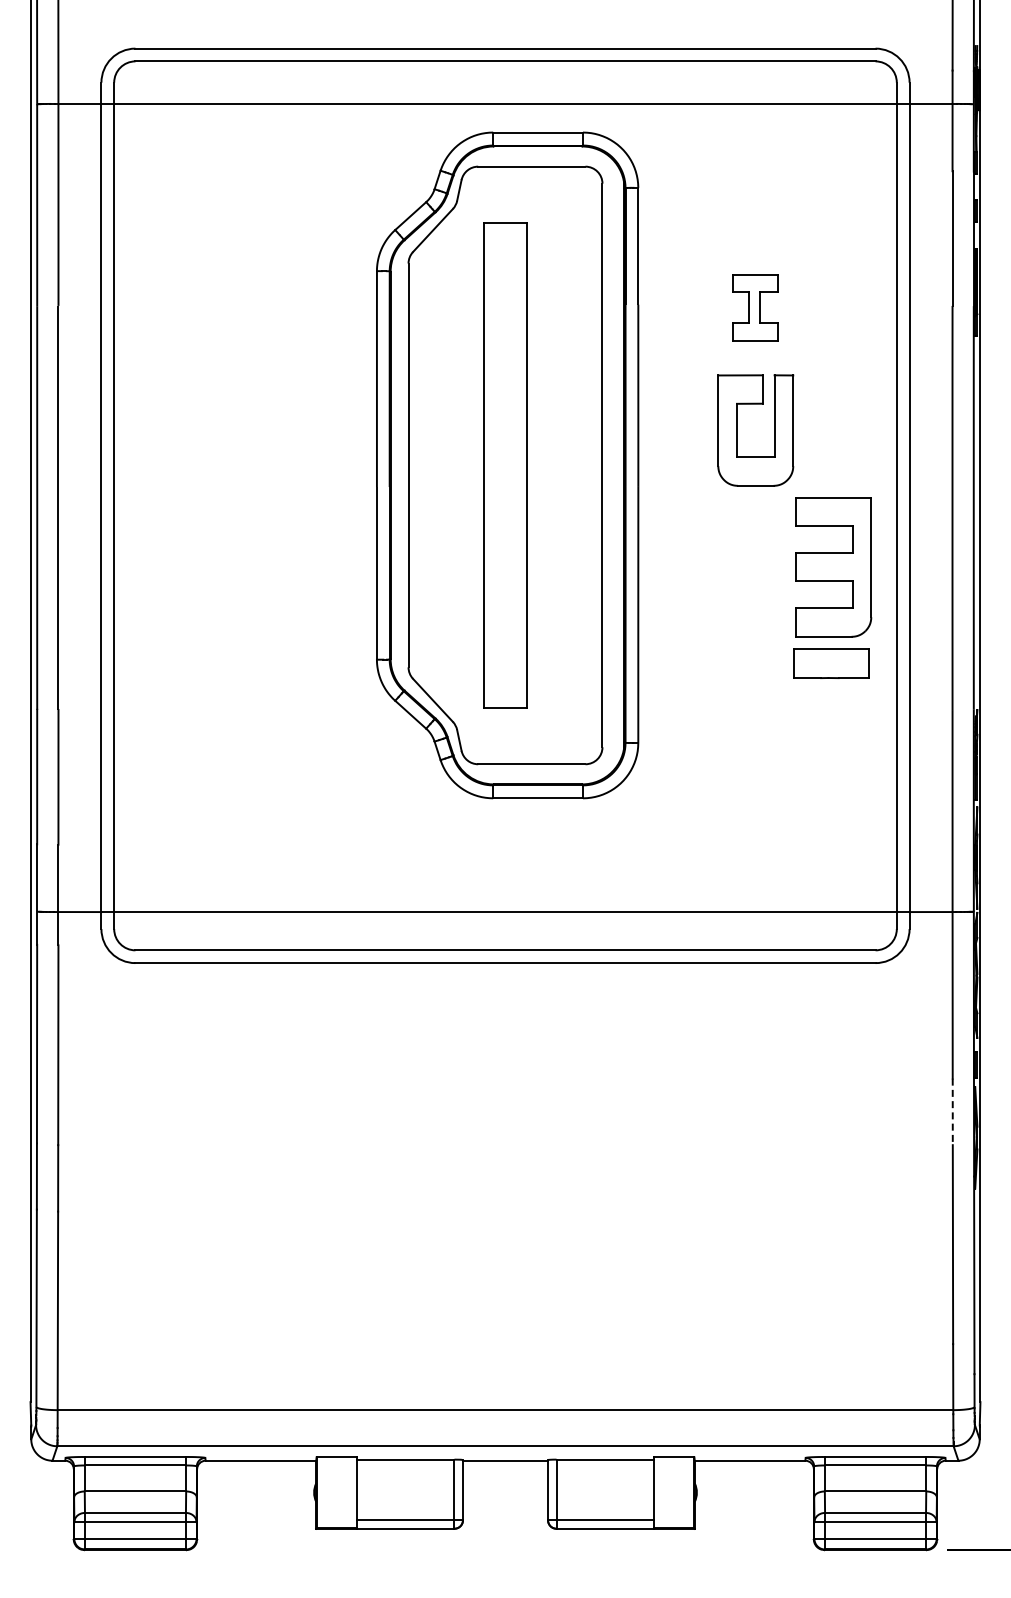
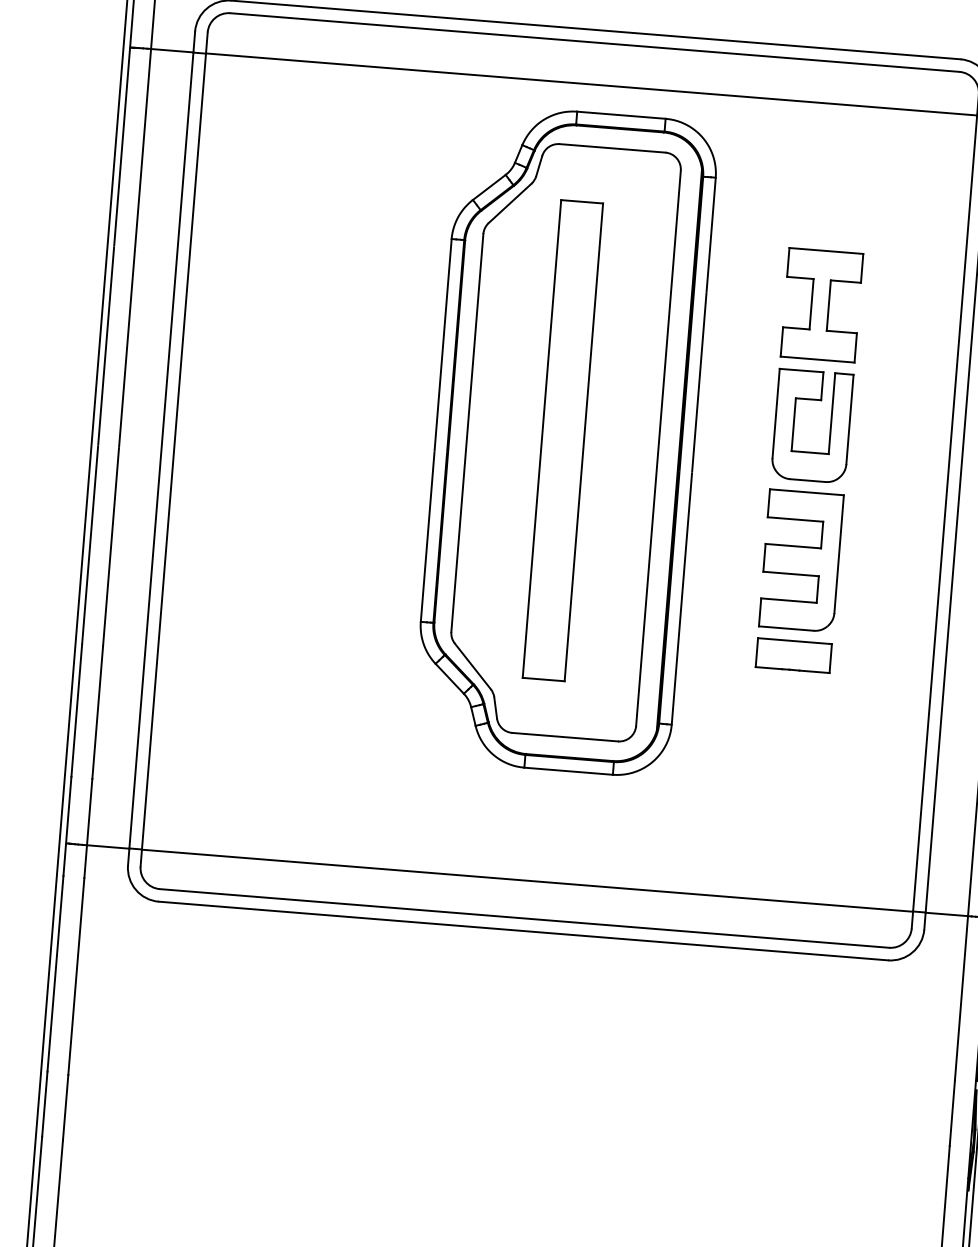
part: (755, 307) -> (821, 304), size x1.67
part: (833, 567) -> (801, 561), moved
part: (831, 663) -> (793, 655), moved
line: (952, 1112) -> (952, 1113), dashed -> solid

